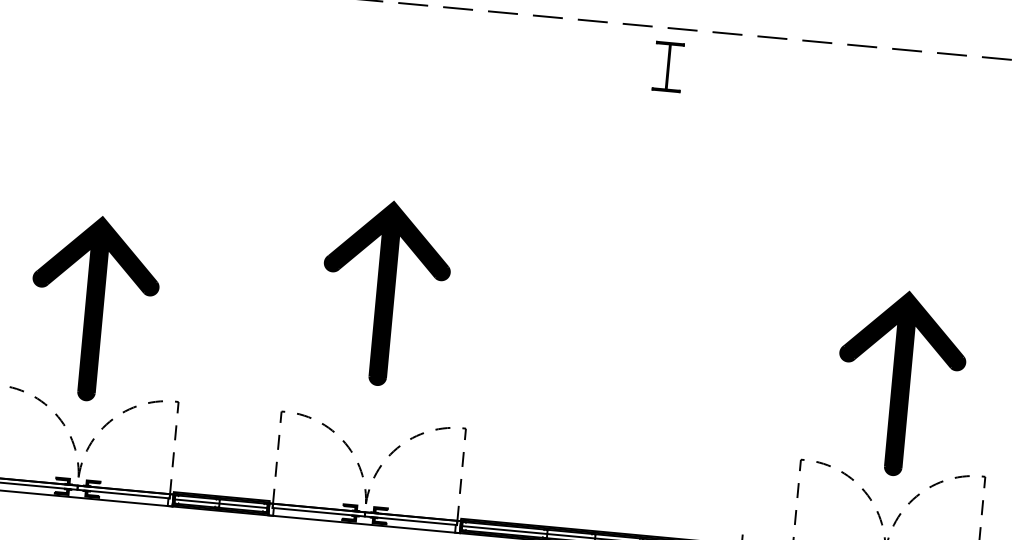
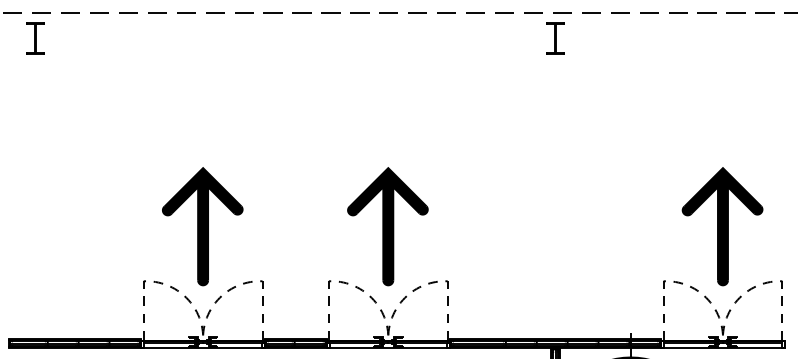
part: (384, 293) -> (387, 226), moved

